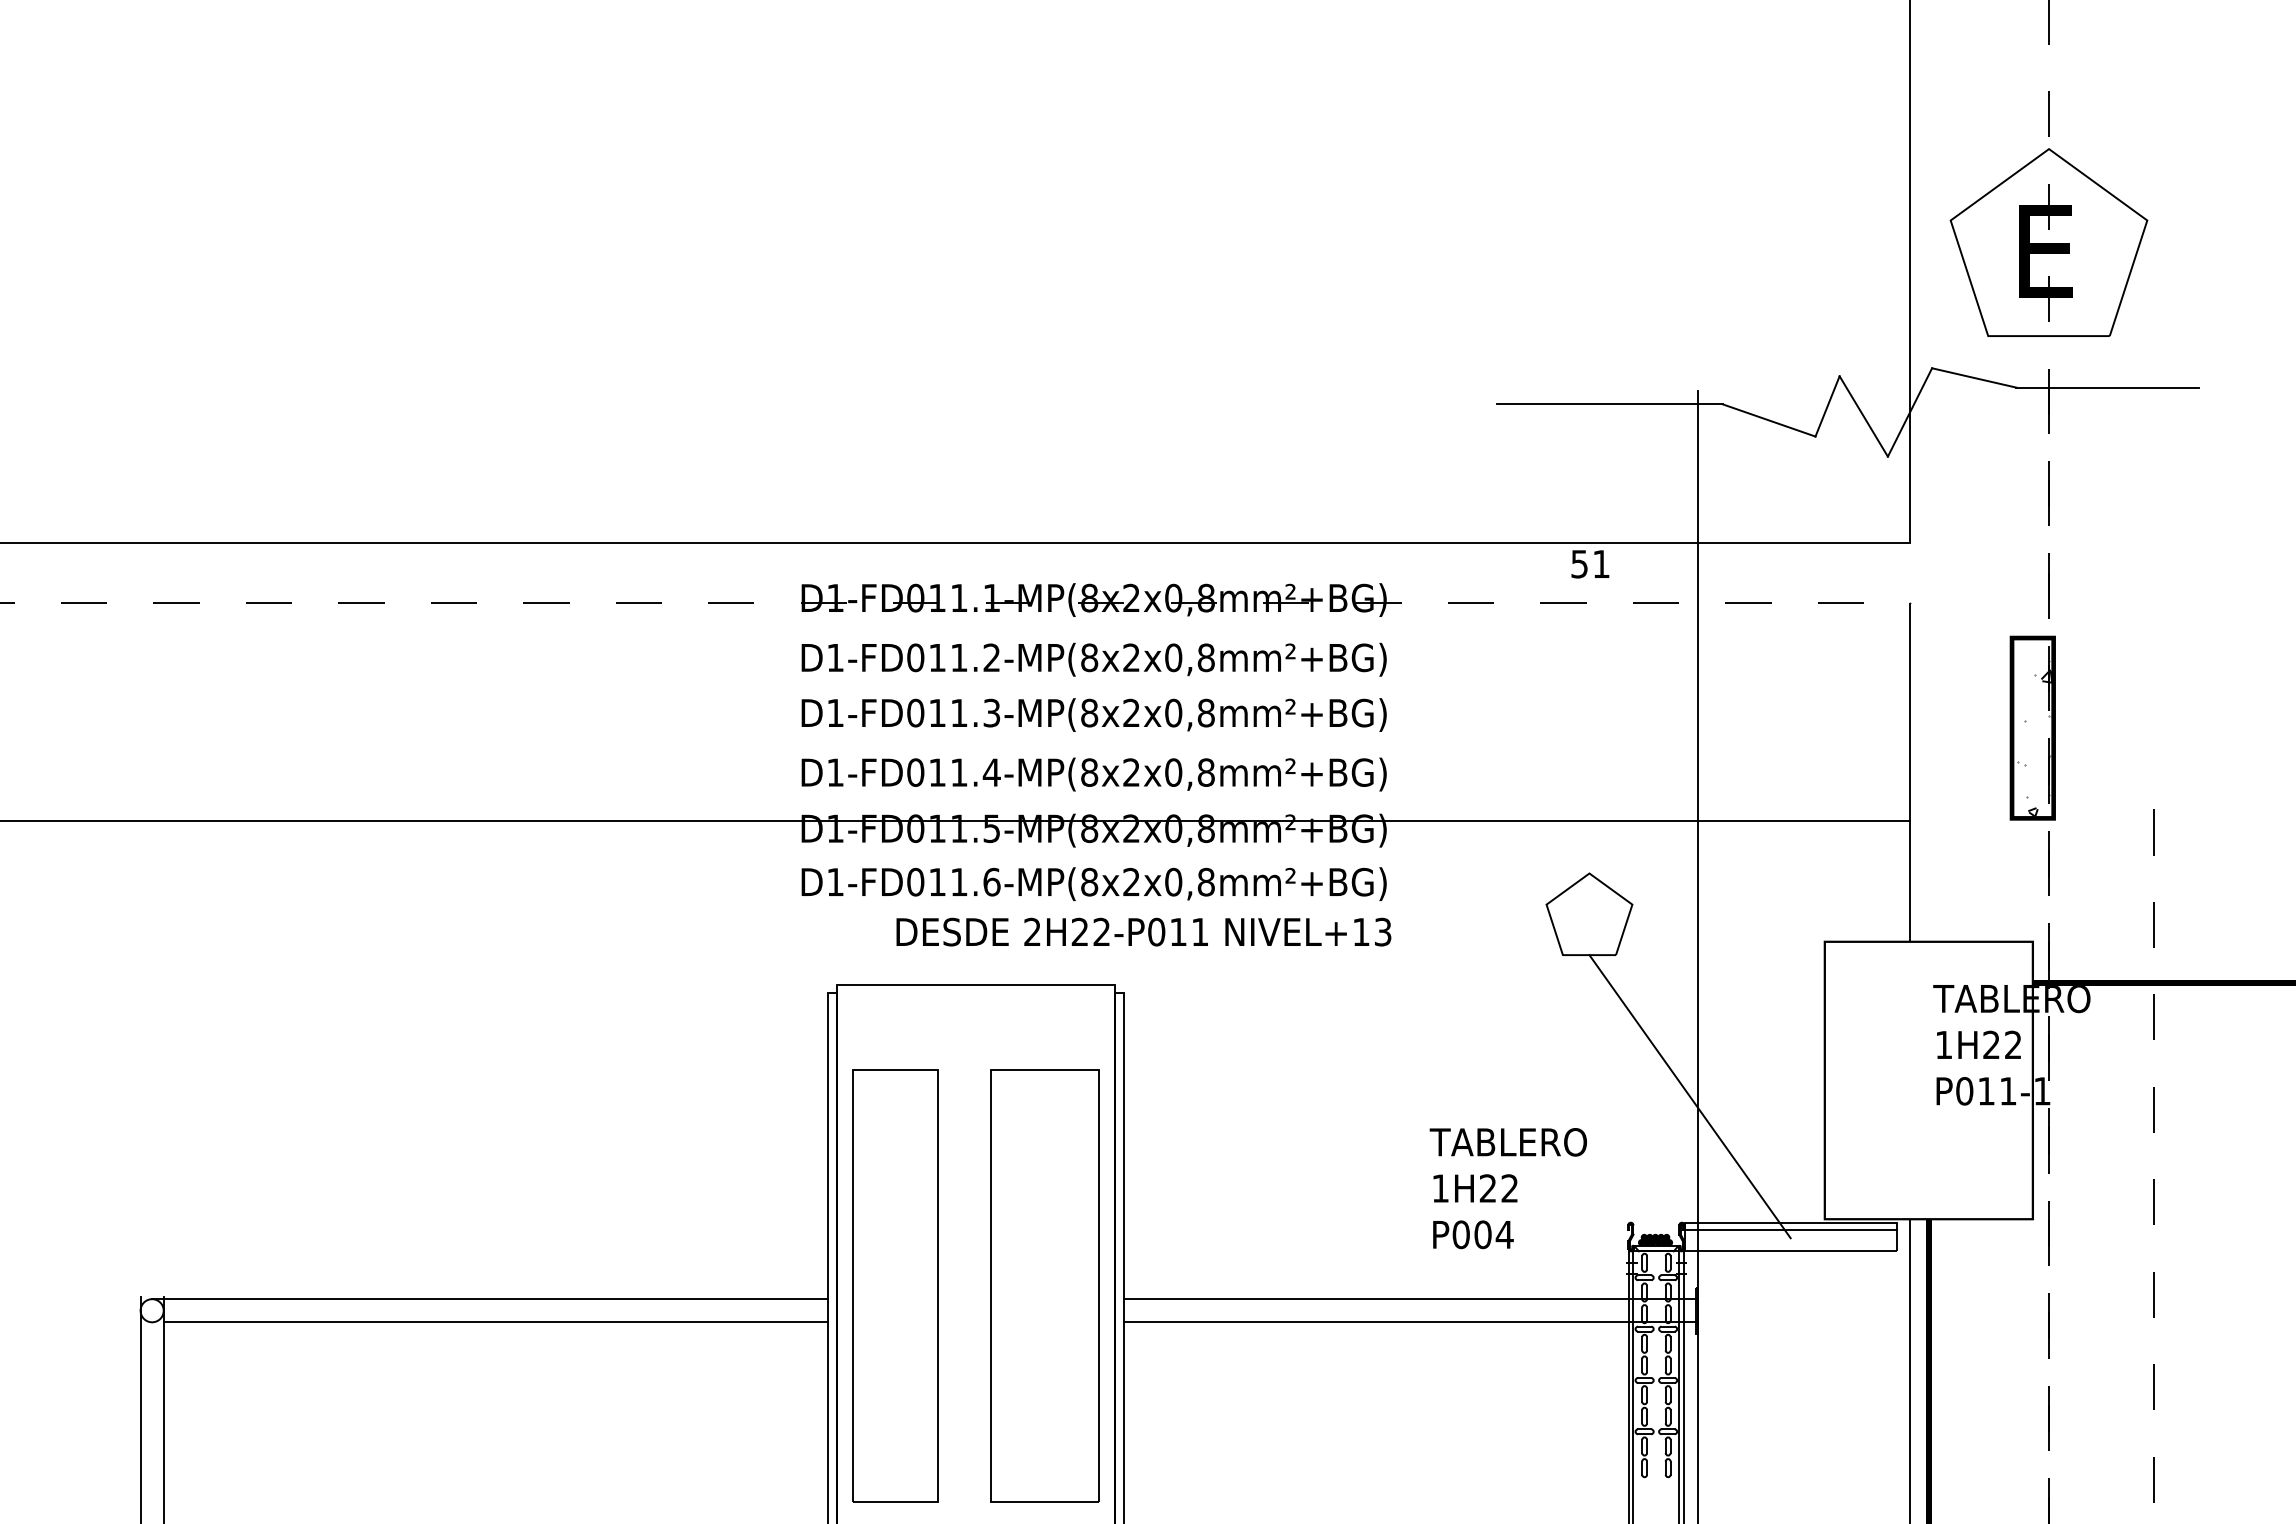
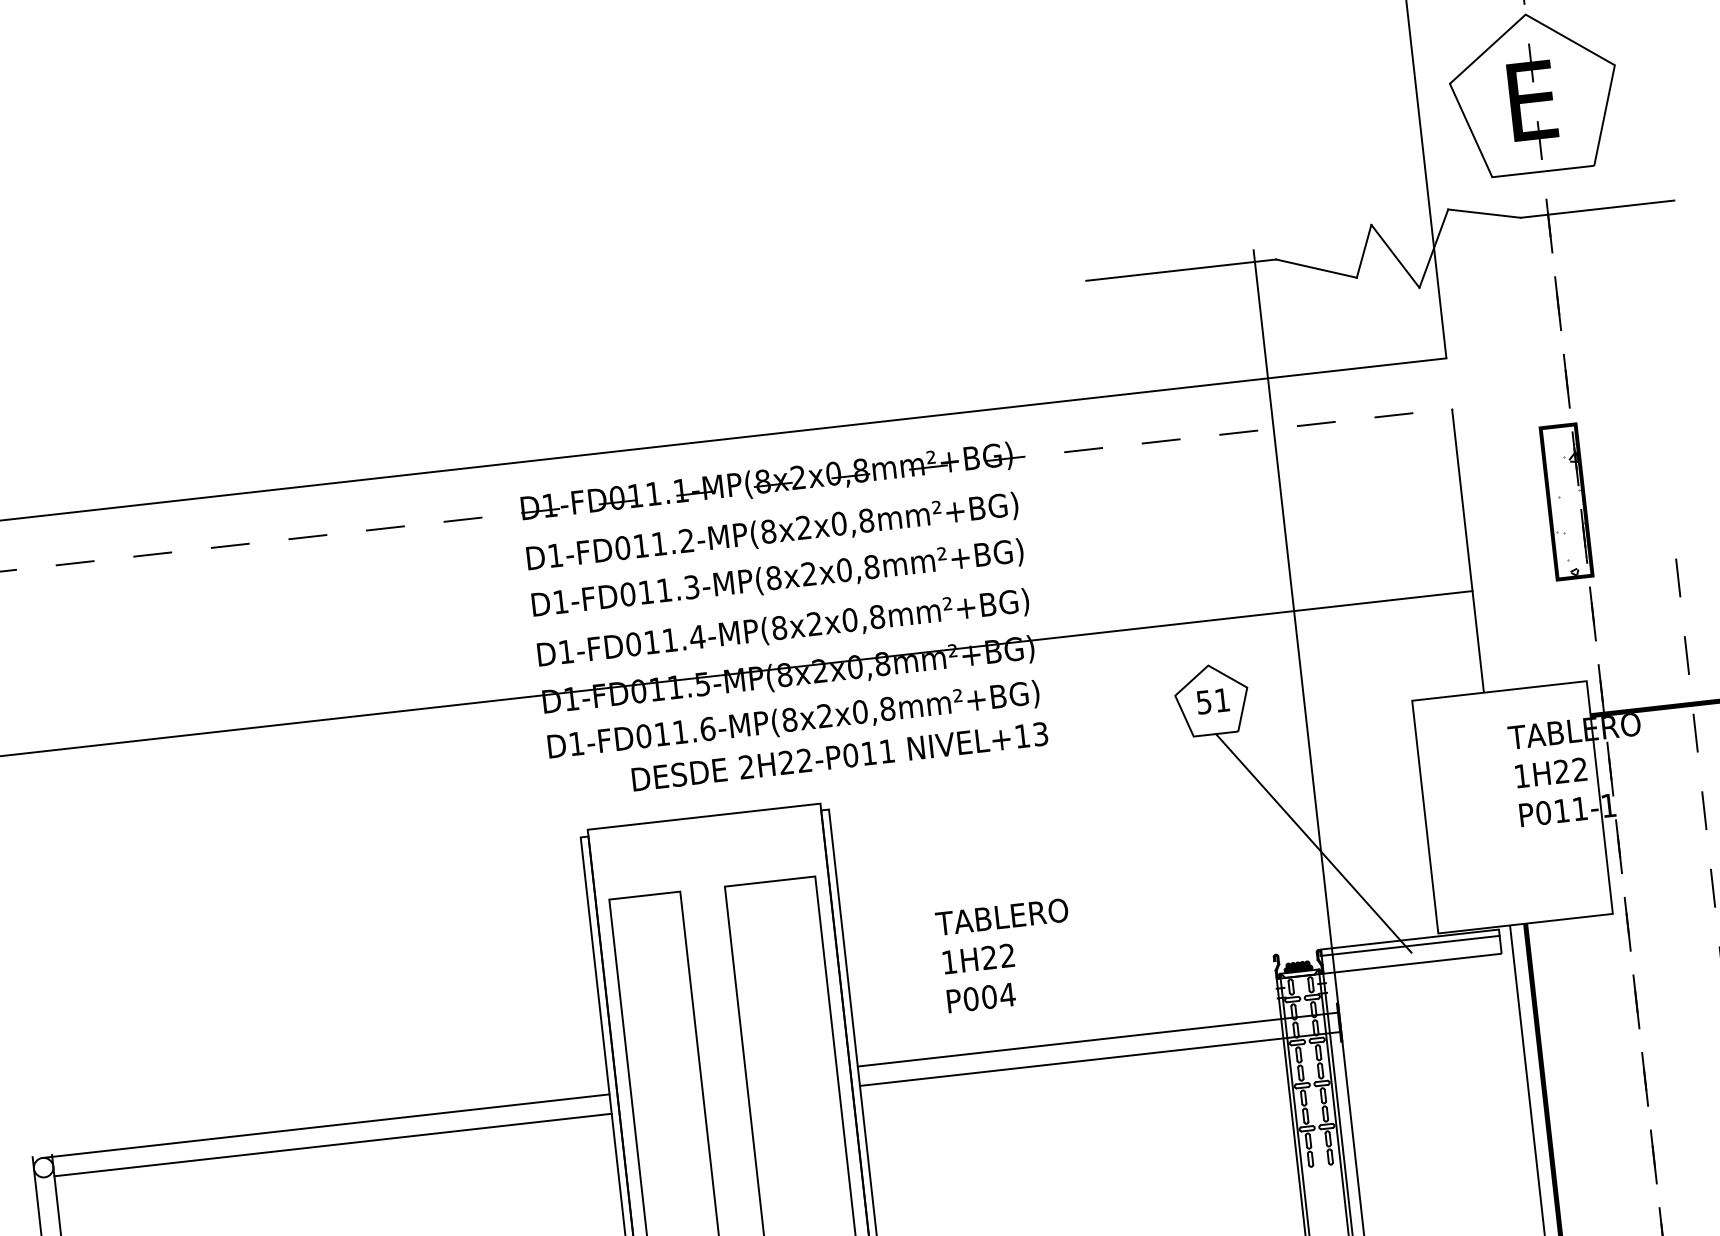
text: (1590, 564) -> (1213, 701), moved
text: (1507, 1188) -> (1005, 955), moved

